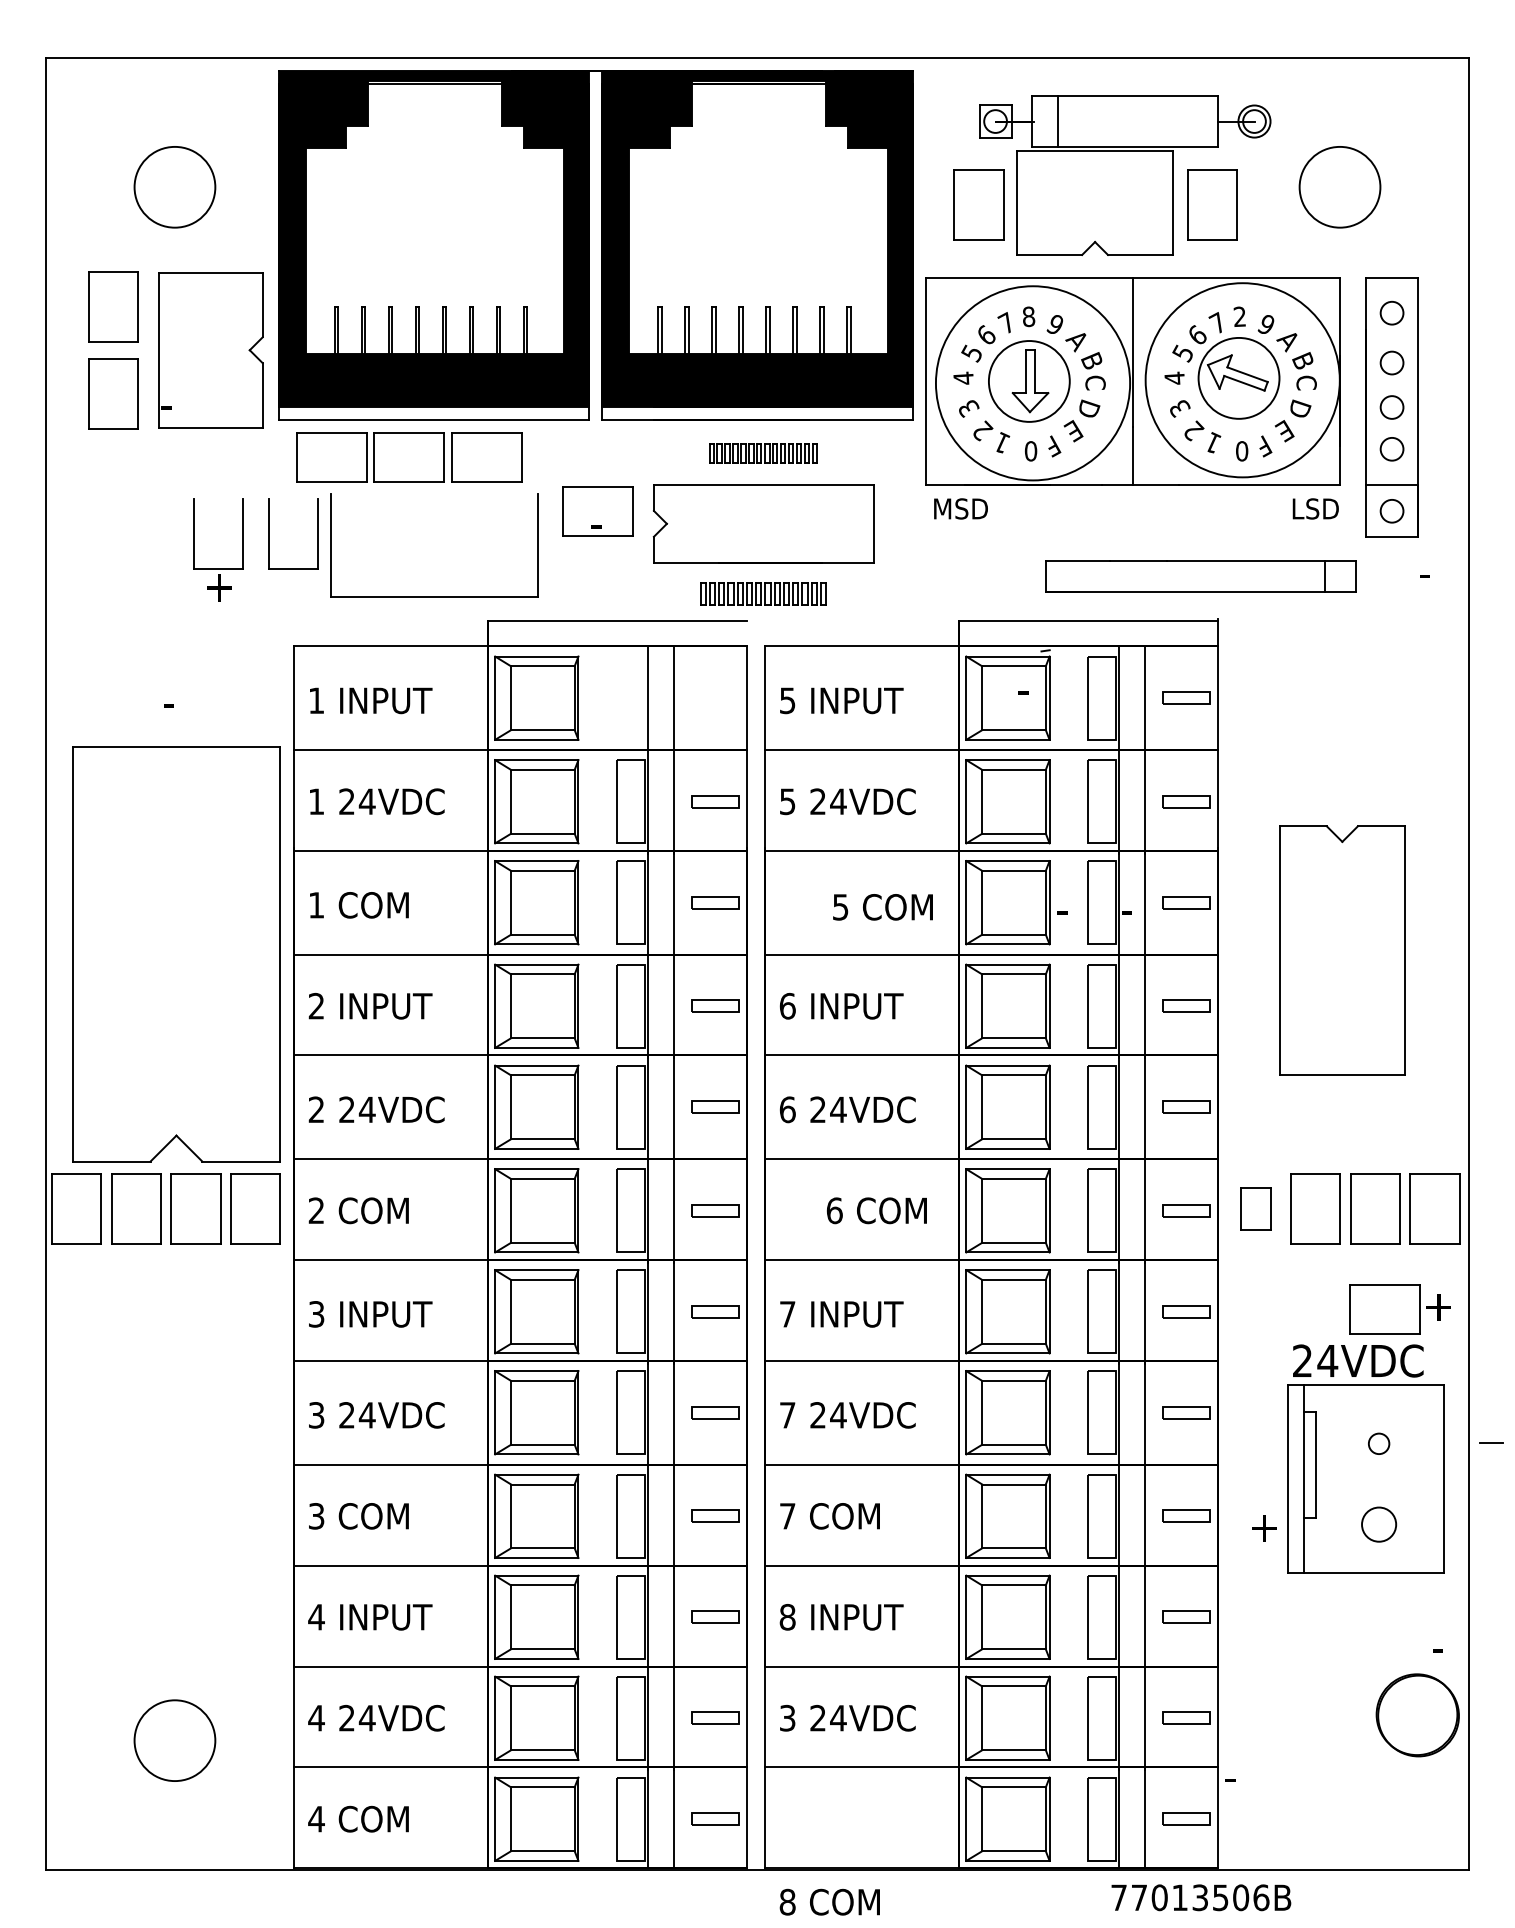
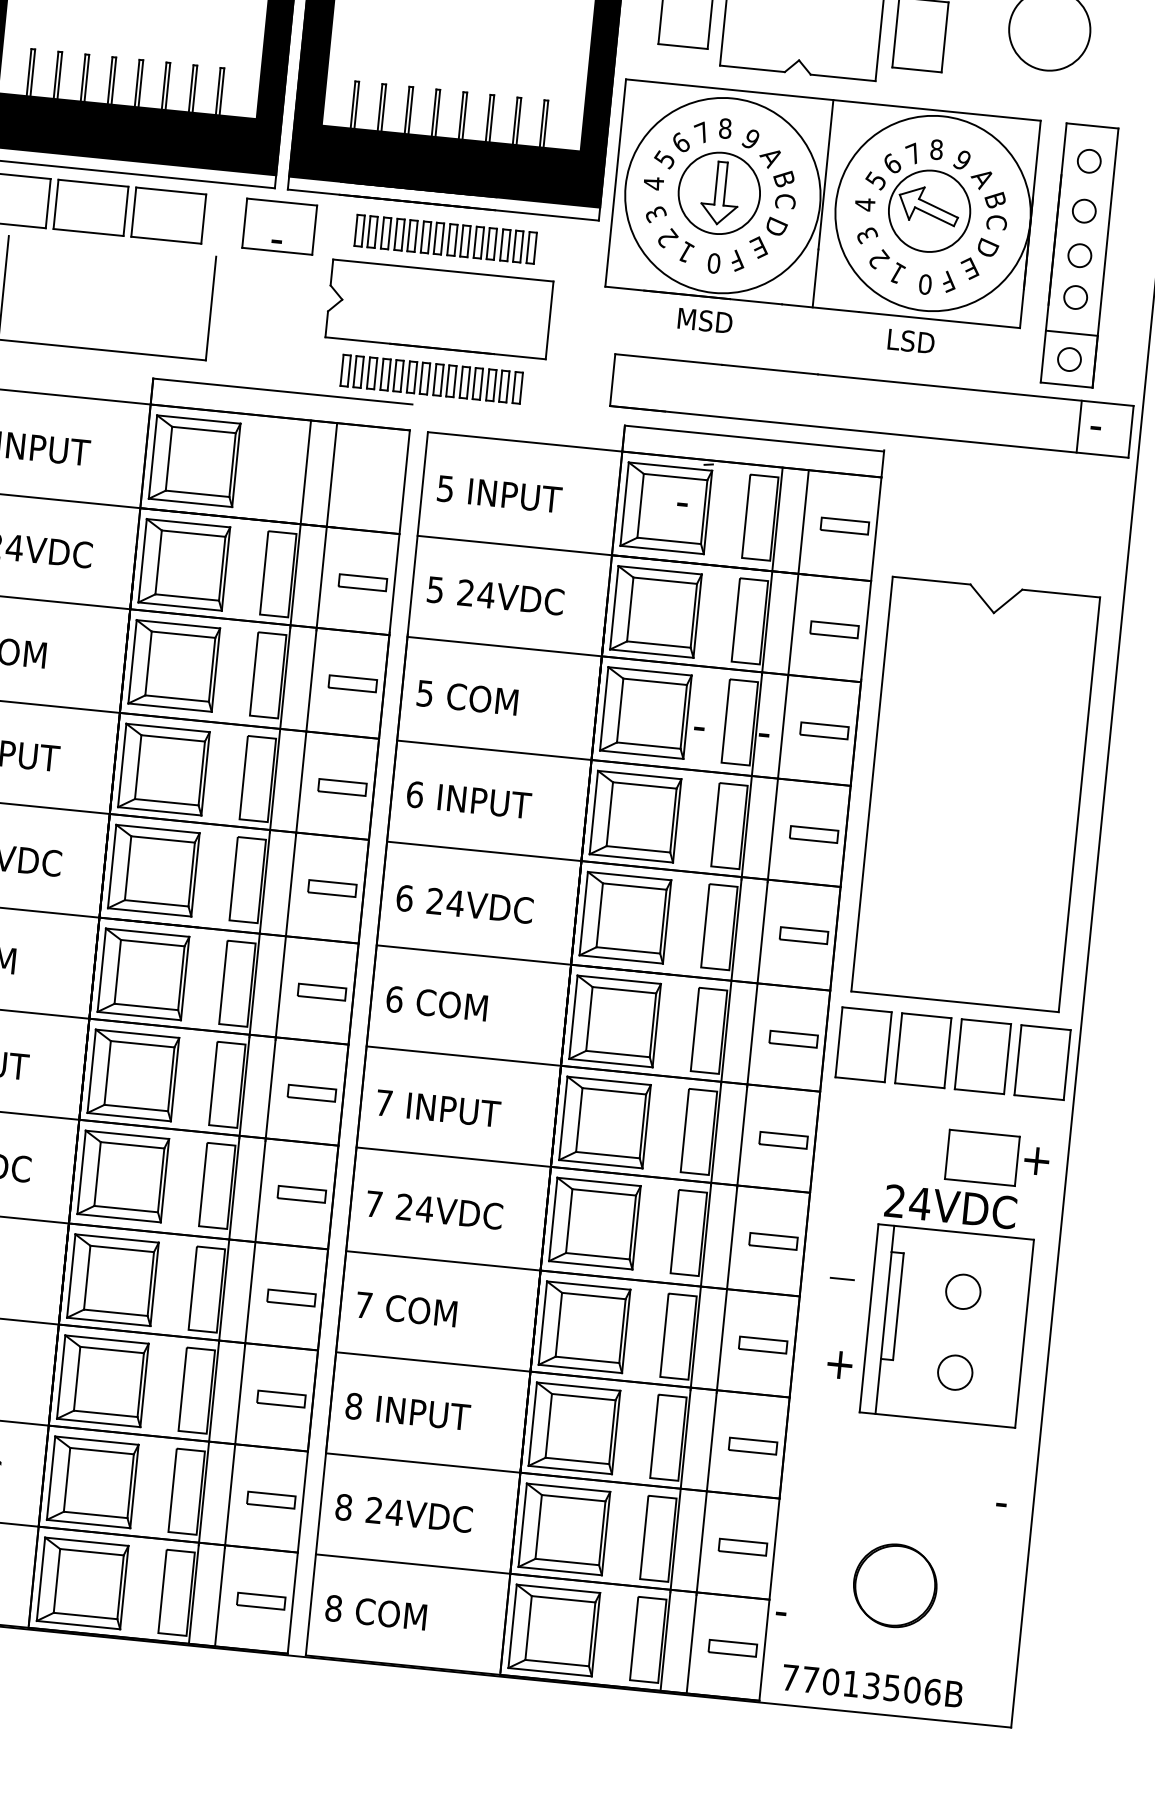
text: (1239, 316) -> (936, 149), 2 -> 8
part: (763, 453) -> (446, 238), size x1.67
text: (960, 508) -> (704, 320), moved
text: (1315, 508) -> (911, 340), moved
part: (597, 511) -> (279, 226), moved
part: (1200, 576) -> (871, 405), size x1.67
part: (763, 593) -> (432, 379), size x1.43
text: (882, 907) -> (466, 697), moved
part: (1342, 950) -> (975, 794), size x1.67
part: (1255, 1208) -> (863, 1043), size x1.67
text: (876, 1210) -> (436, 1003), moved
line: (1491, 1442) -> (842, 1278), moved
circle: (1379, 1443) -> (963, 1291), size x1.67
part: (1417, 1715) -> (894, 1585), moved
text: (787, 1718) -> (343, 1507), 3 -> 8
text: (1201, 1897) -> (872, 1685), moved
text: (829, 1901) -> (375, 1611), moved

